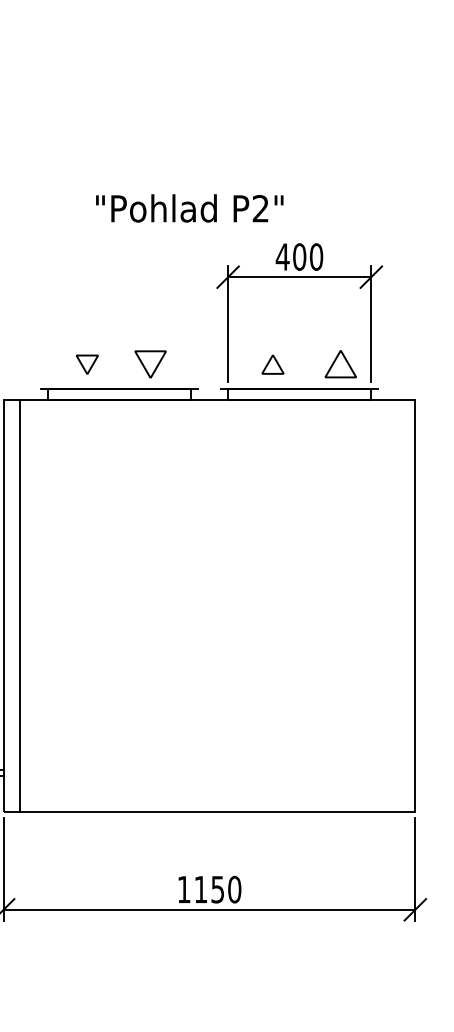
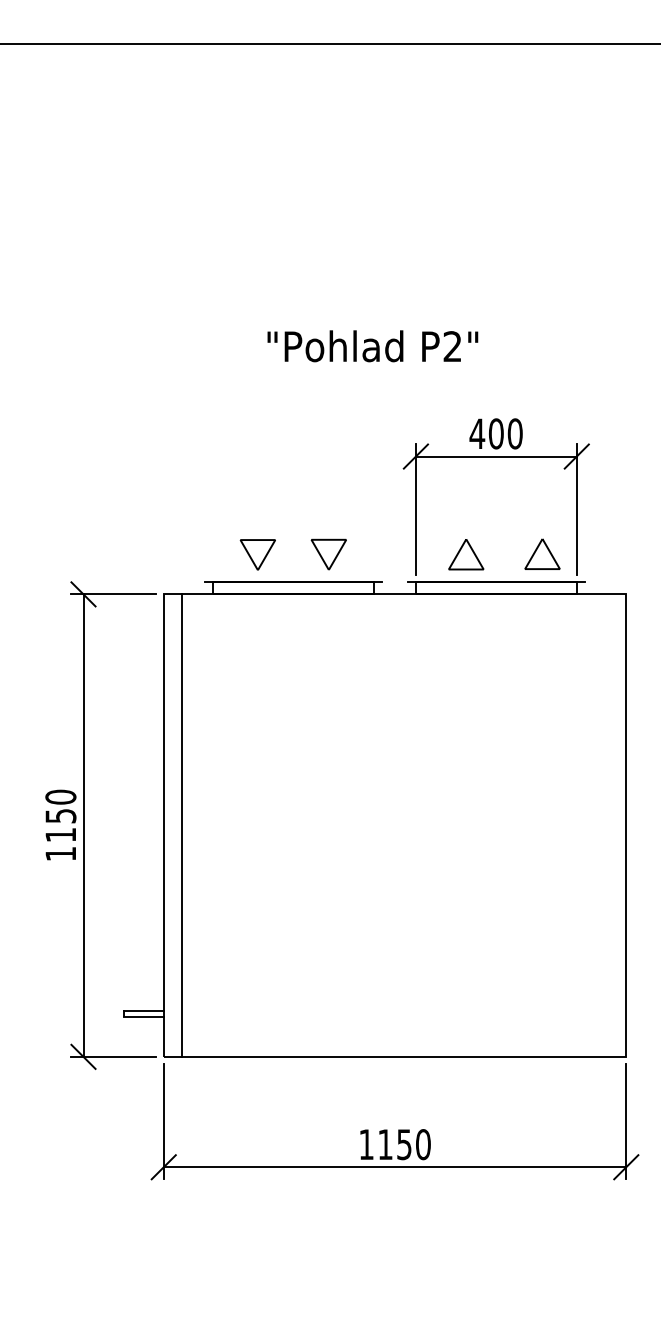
text: (189, 208) -> (372, 346), moved
part: (87, 364) -> (257, 554), size x1.43
part: (273, 364) -> (466, 554), size x1.43

